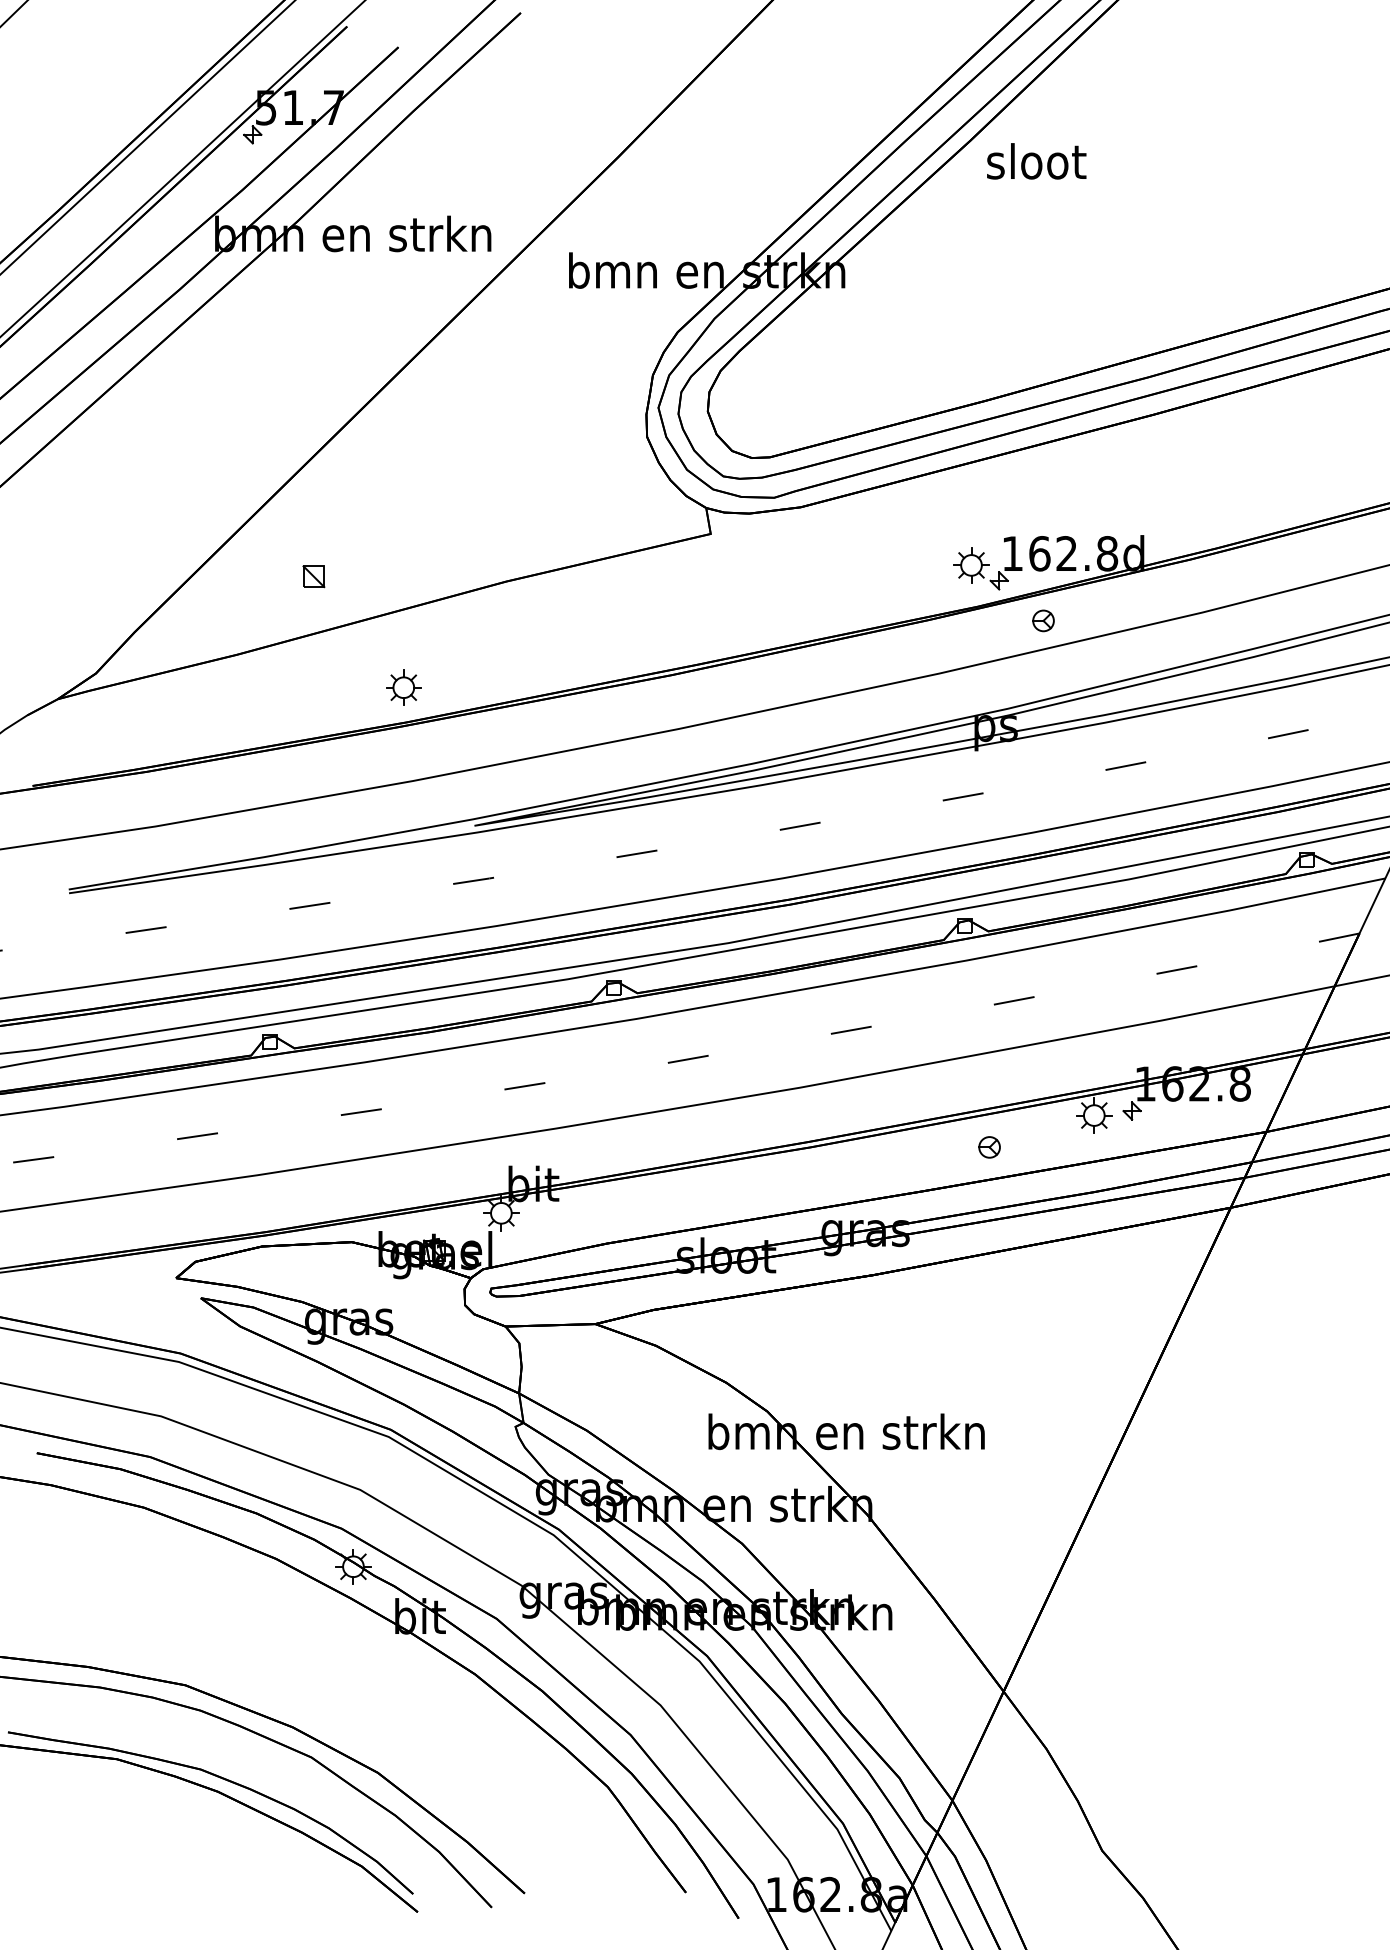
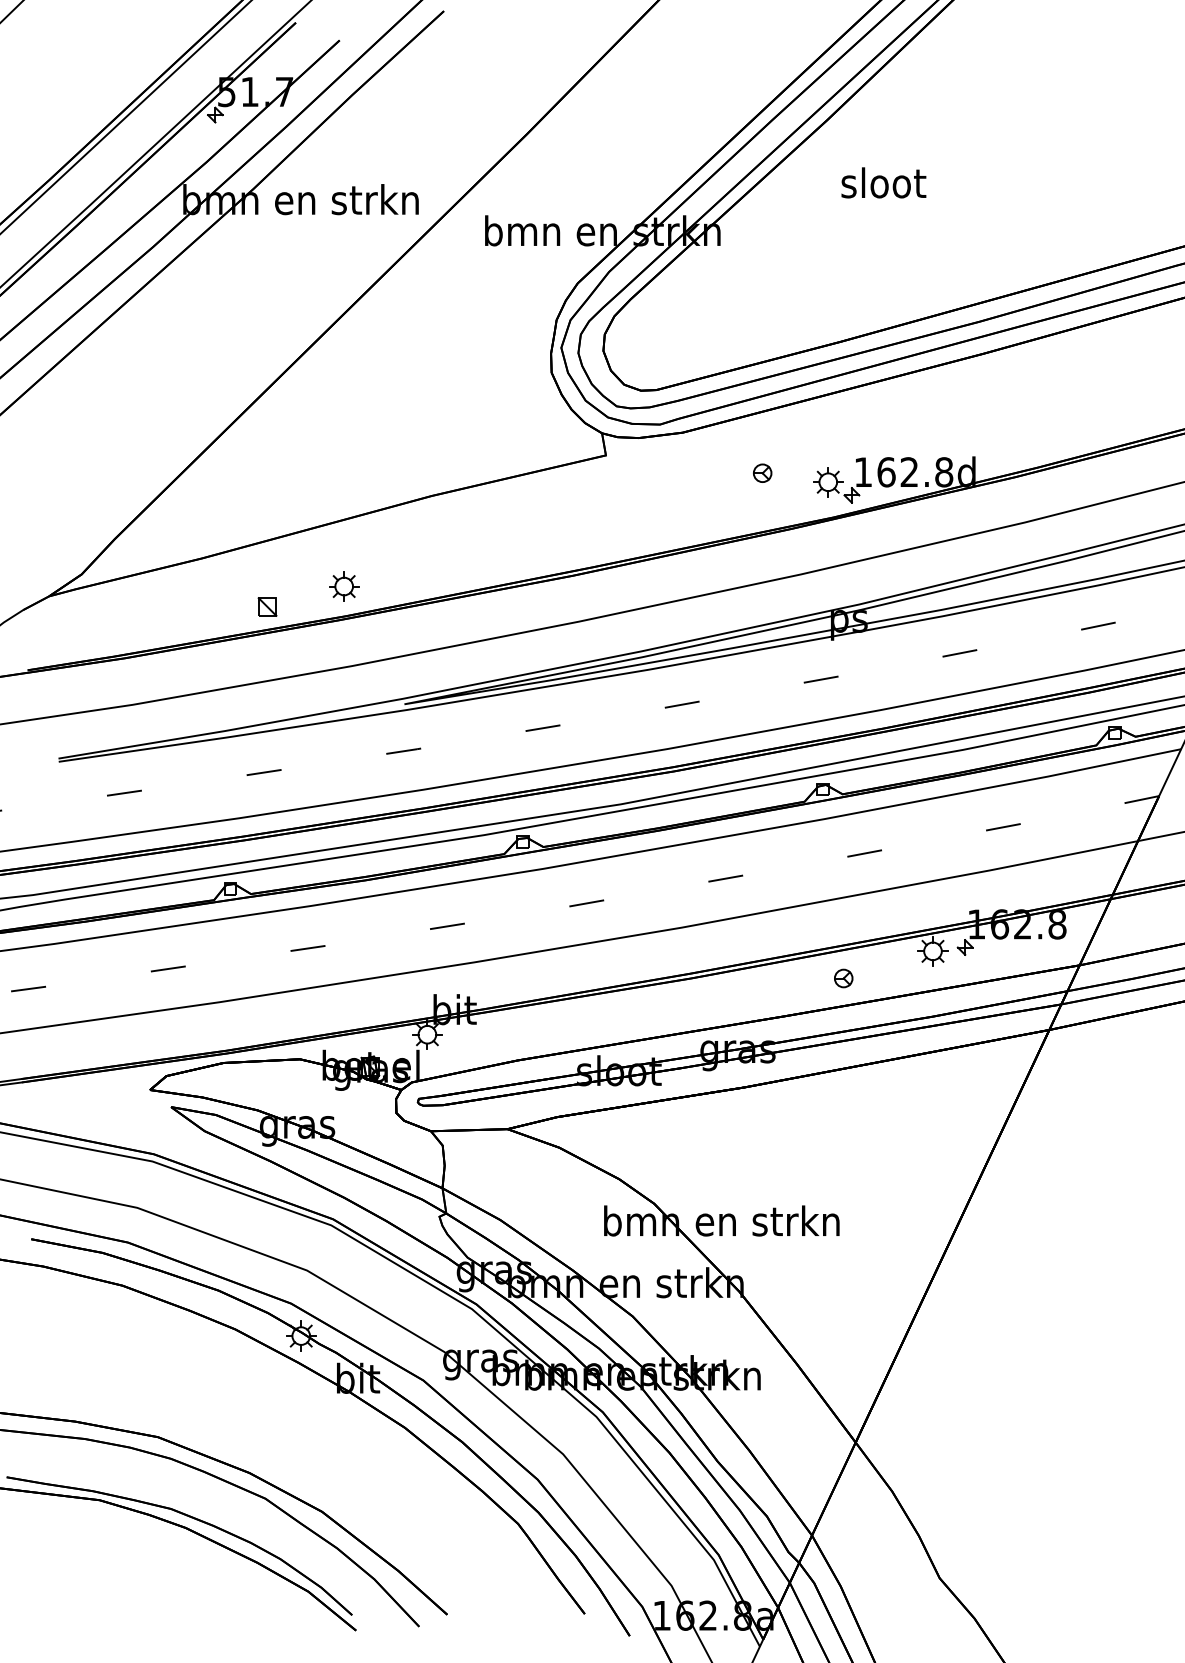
text: (1036, 161) -> (883, 183), moved
part: (313, 576) -> (267, 606), moved
part: (1043, 620) -> (762, 472), moved

